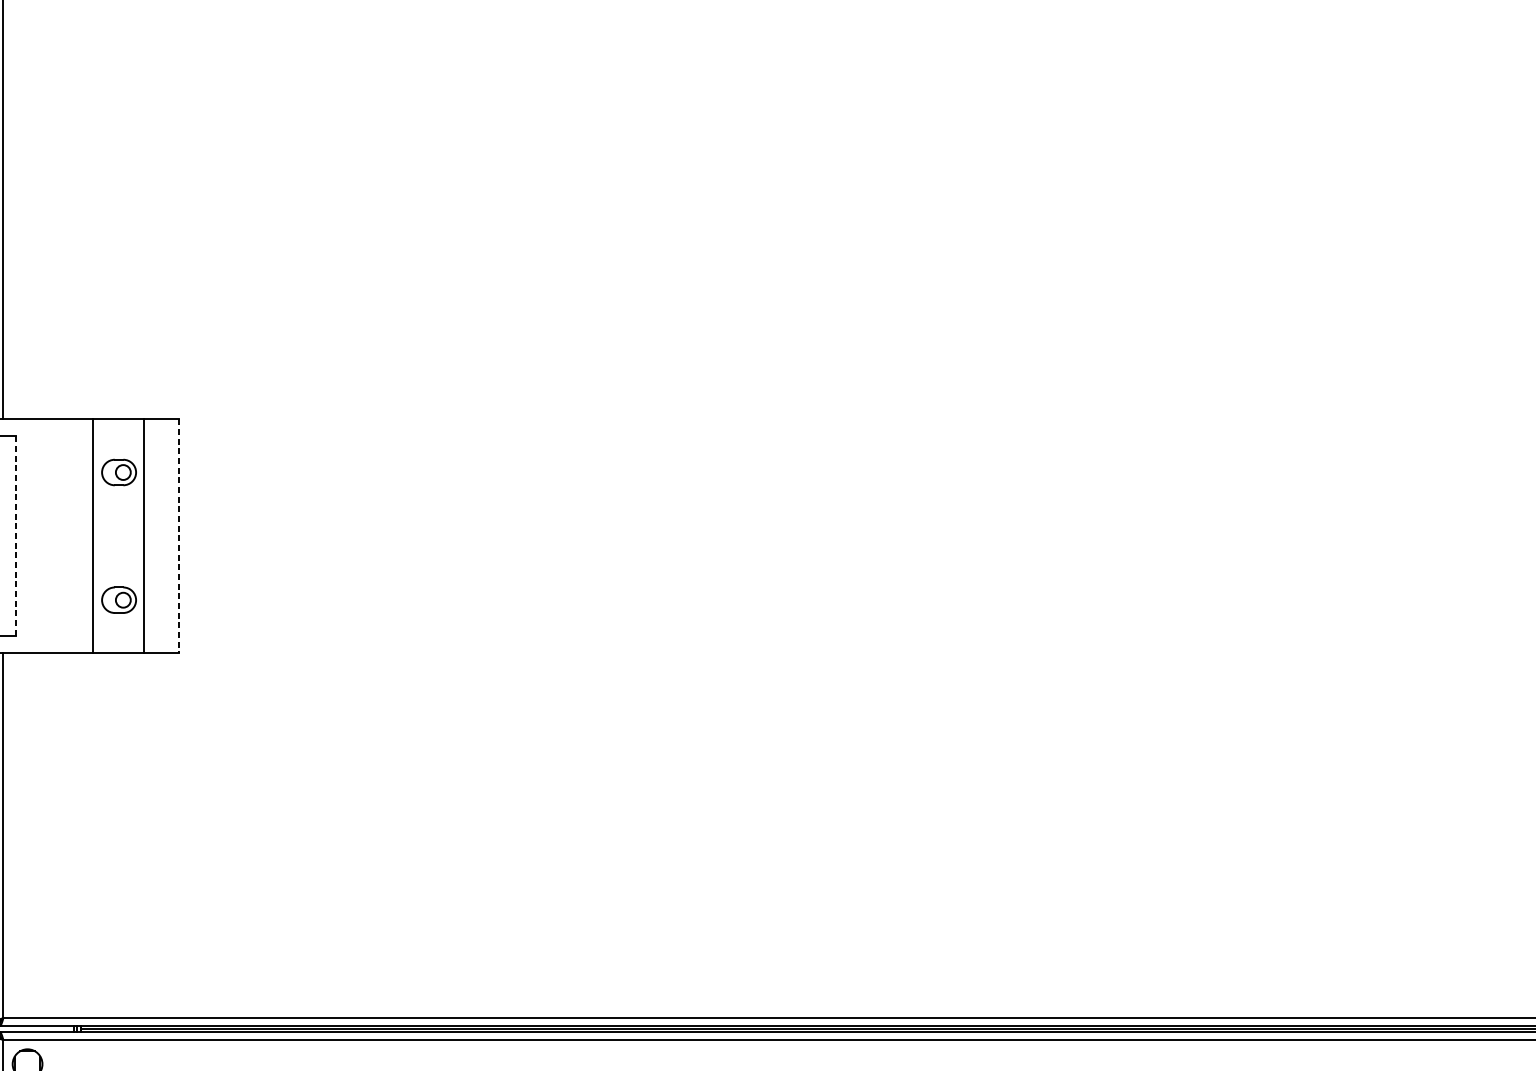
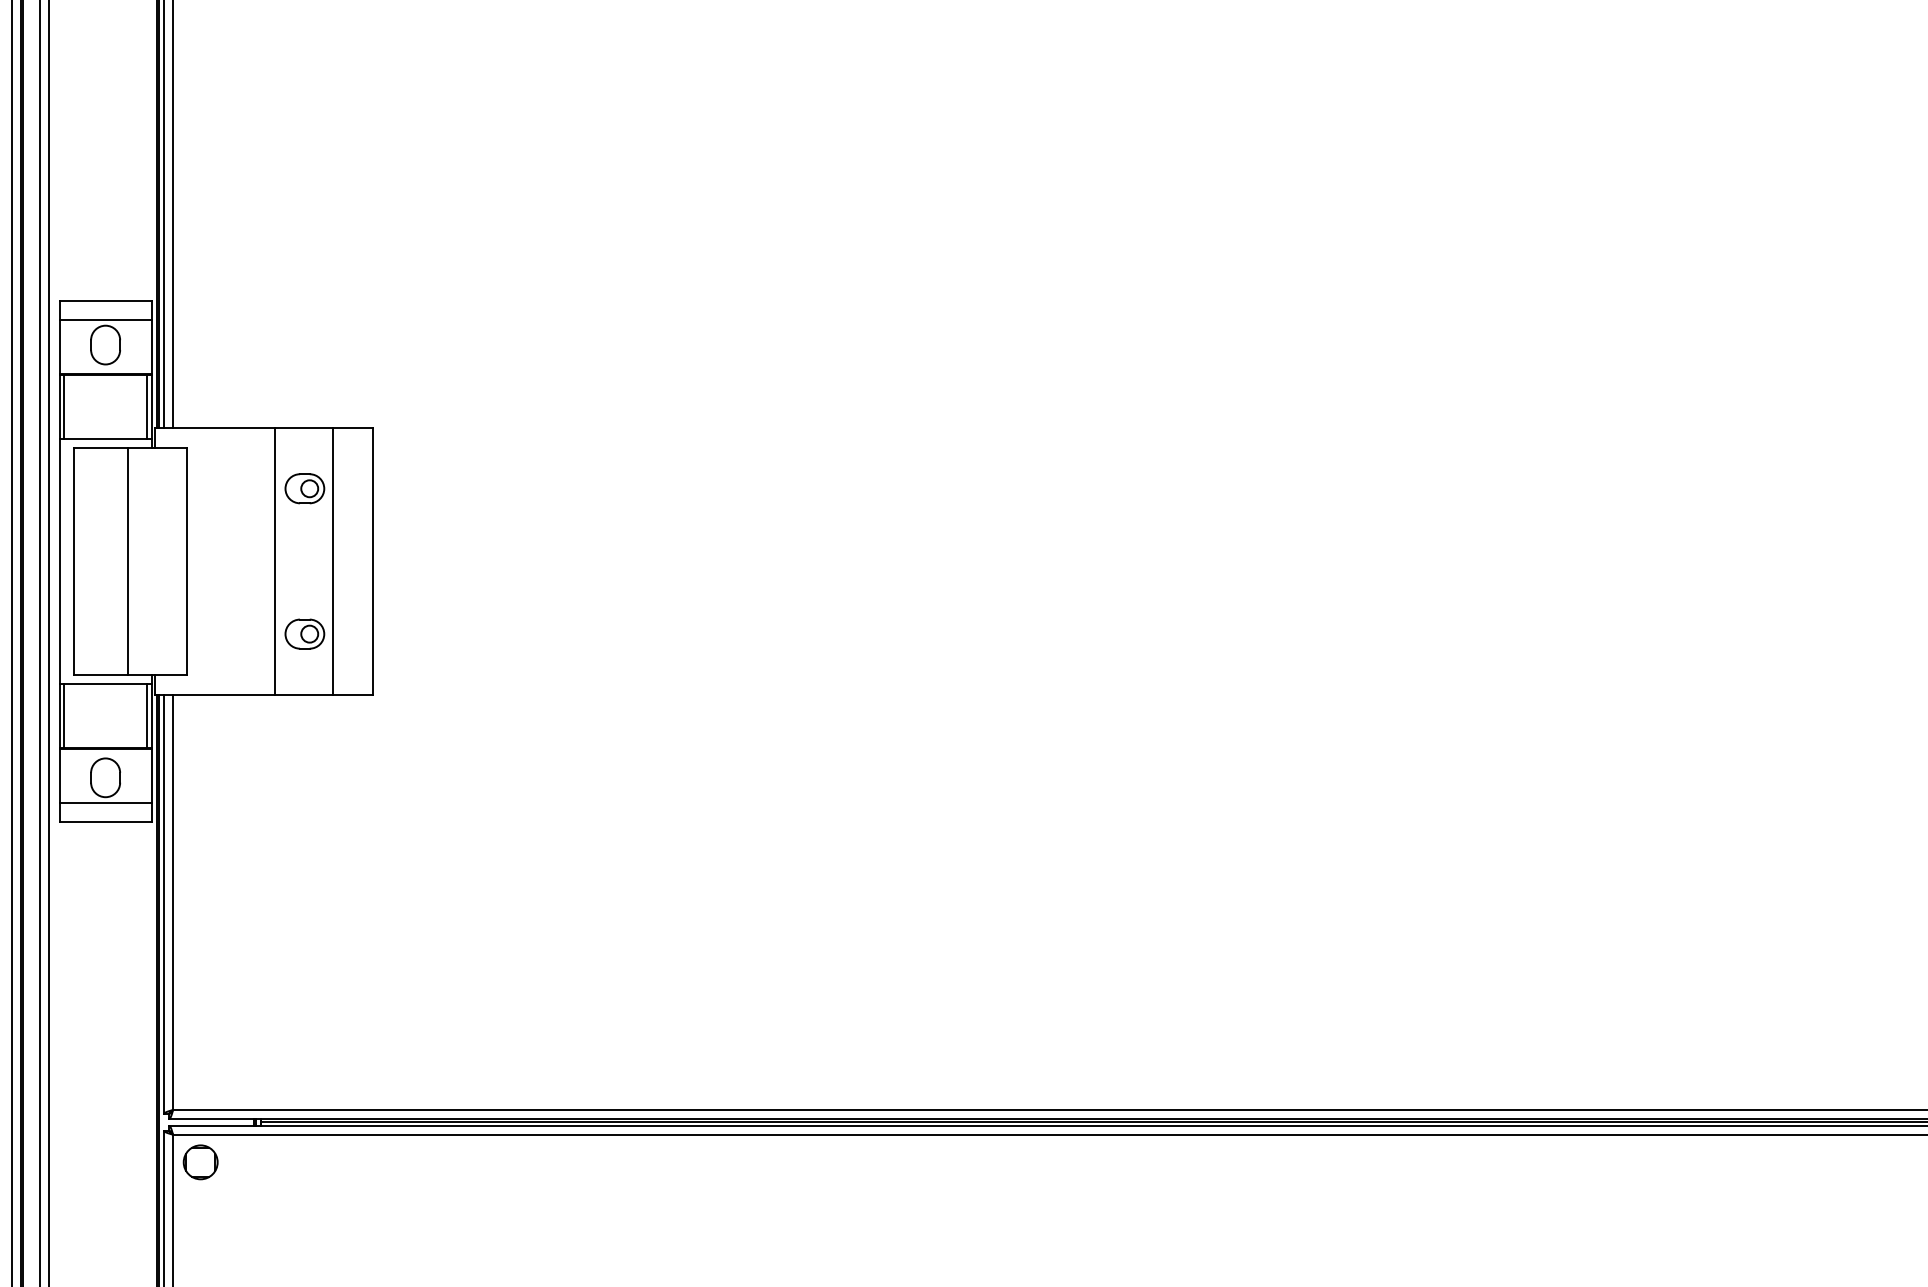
line: (15, 536) -> (187, 561), dashed -> solid
line: (178, 536) -> (372, 561), dashed -> solid

